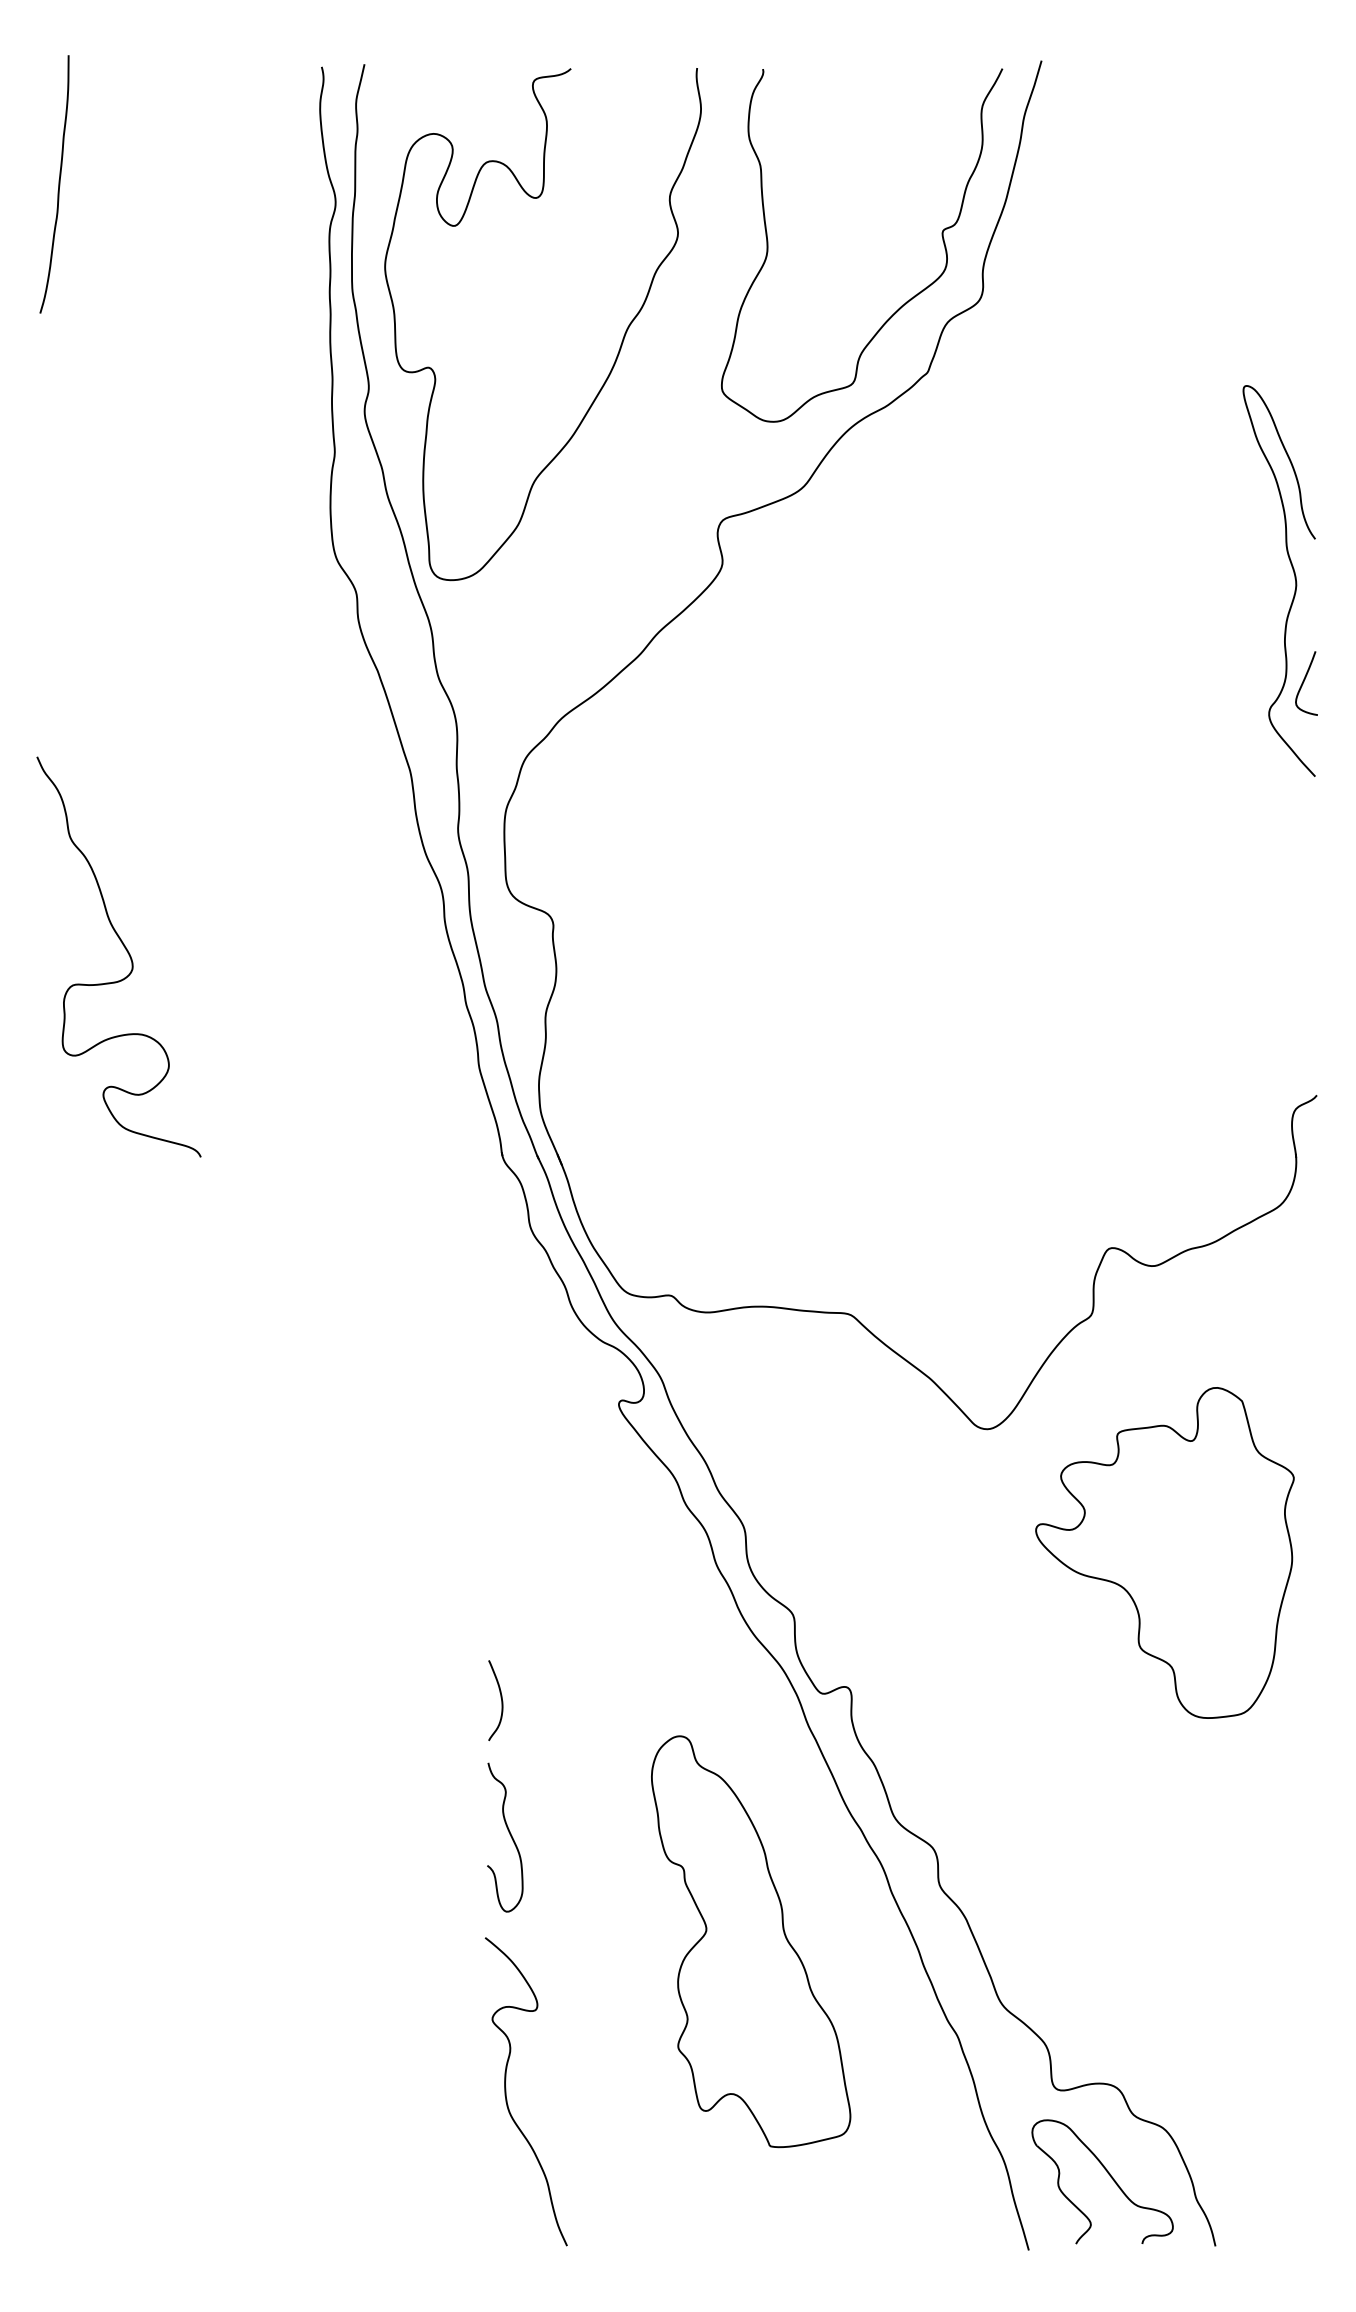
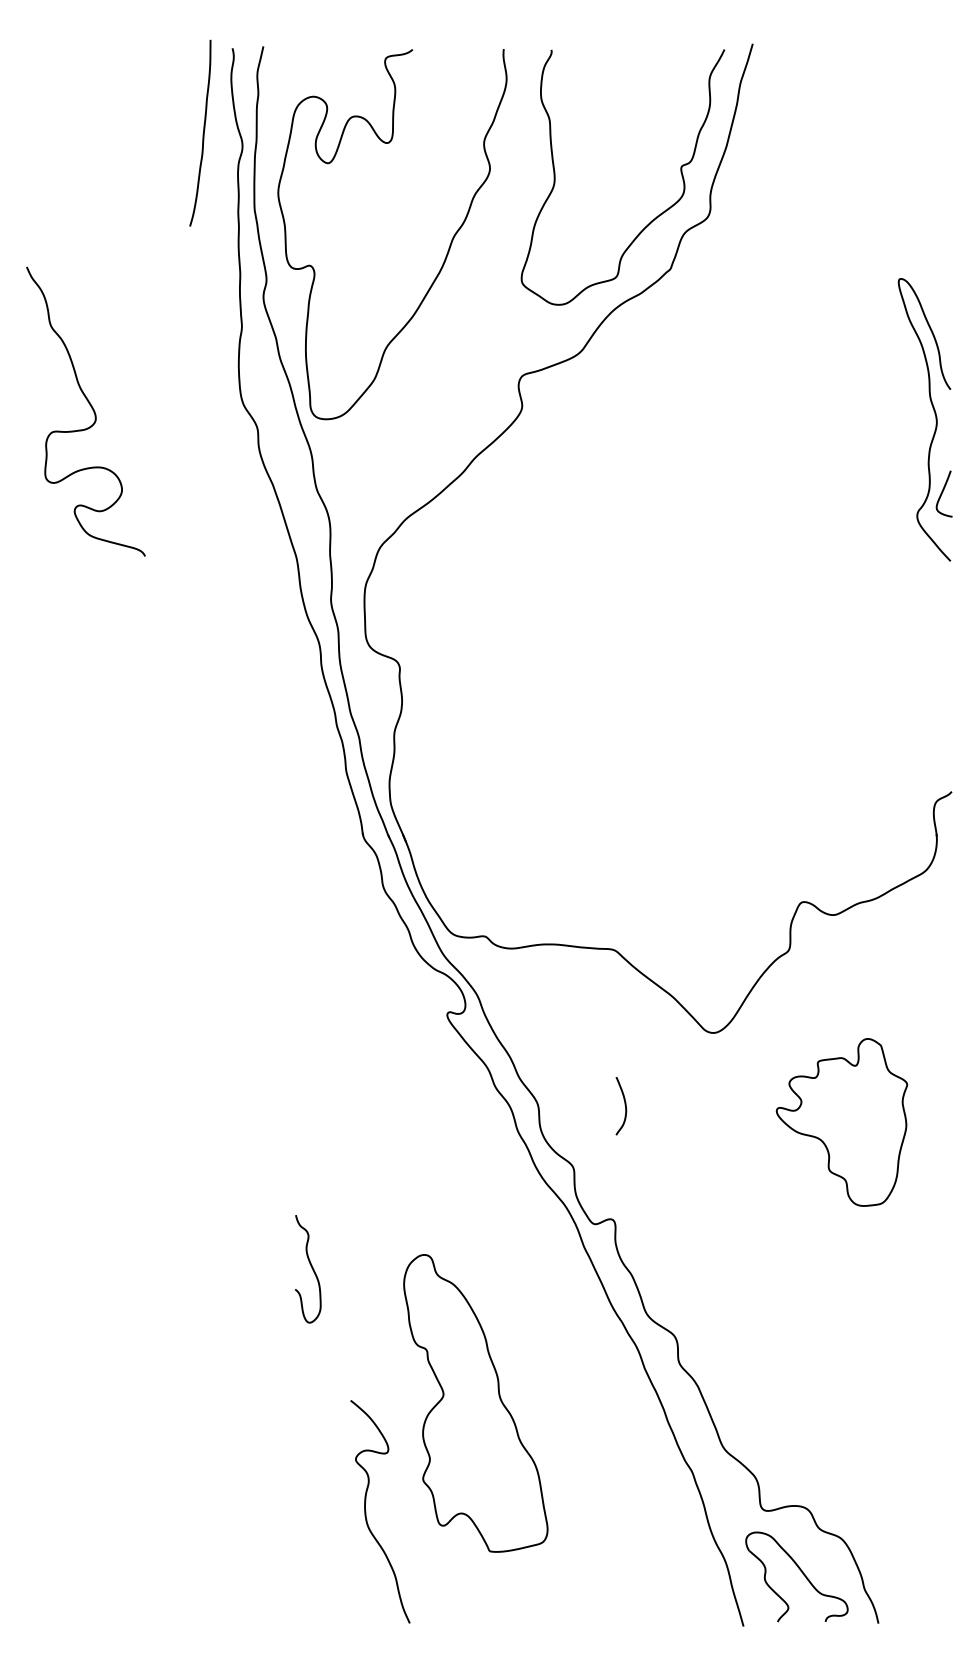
curve: (57, 184) -> (202, 133), moved
curve: (126, 952) -> (91, 408), moved
part: (1164, 1553) -> (841, 1122), size x0.7
curve: (500, 1699) -> (624, 1105), moved
curve: (509, 1836) -> (311, 1268), moved
part: (750, 1941) -> (475, 1403), moved

